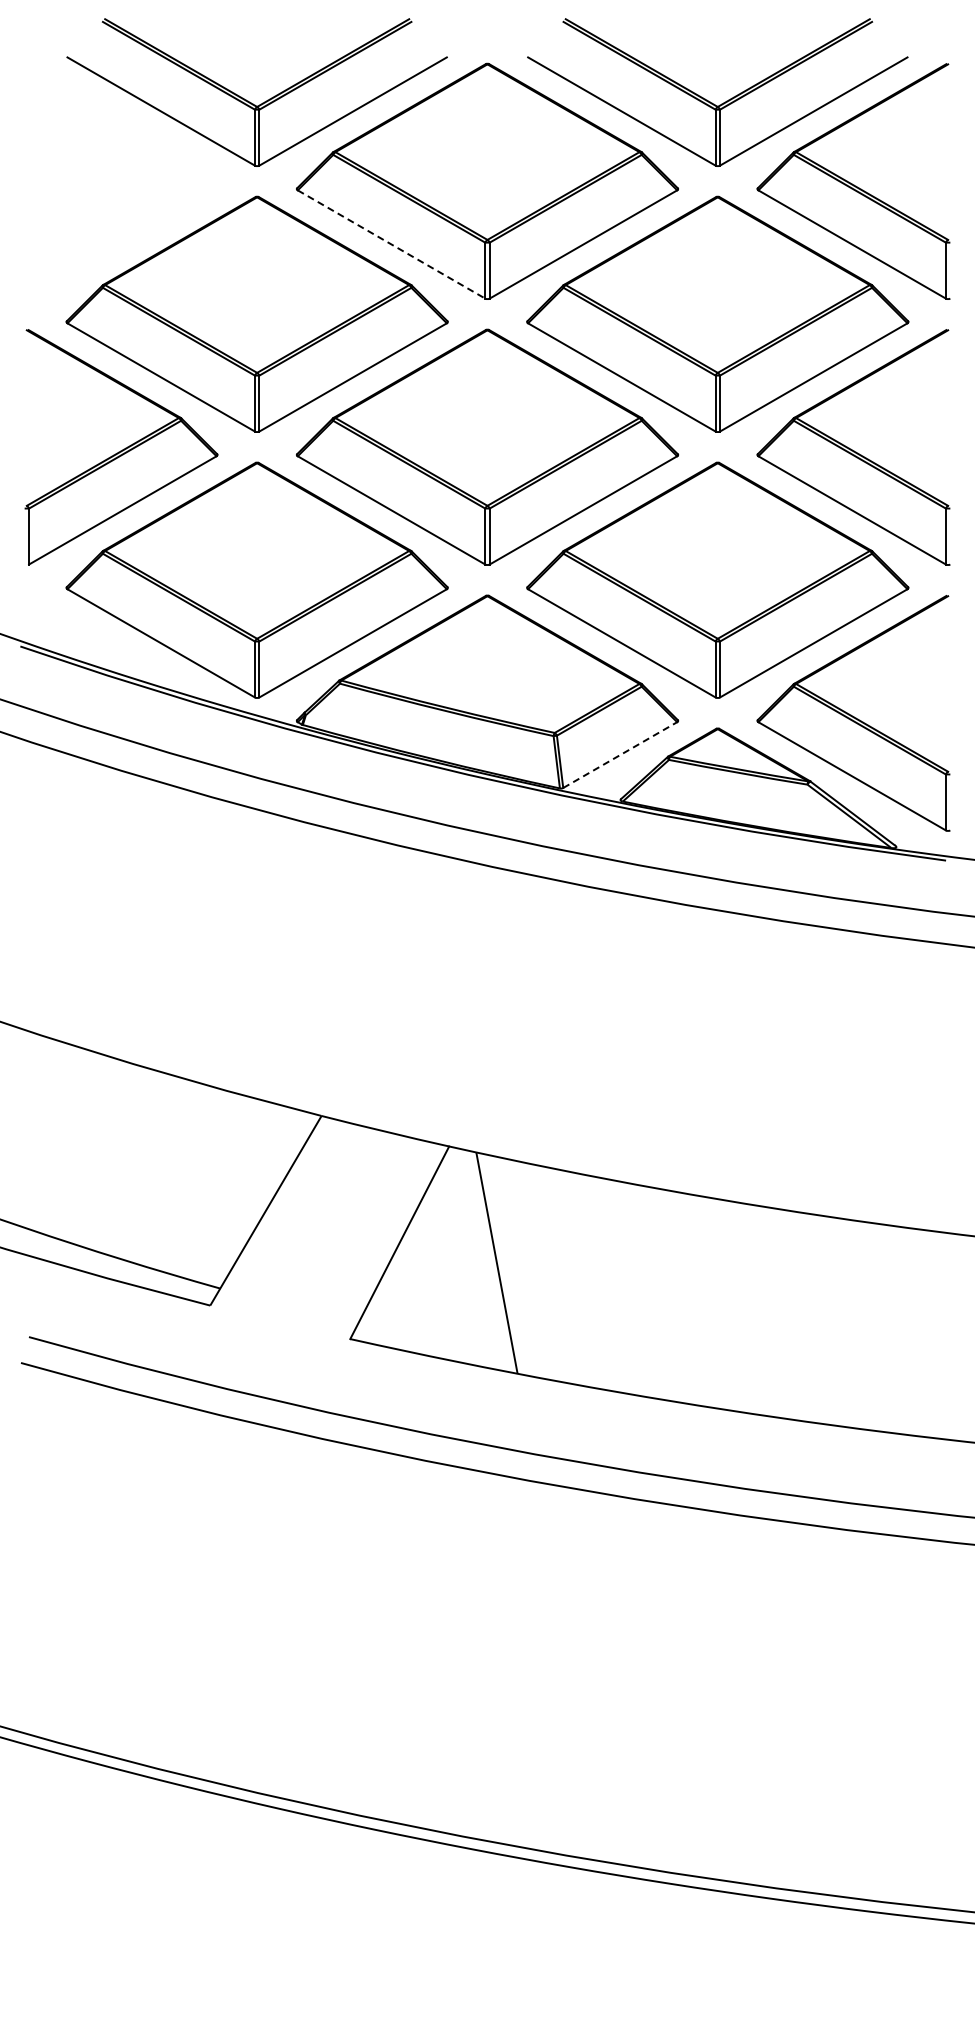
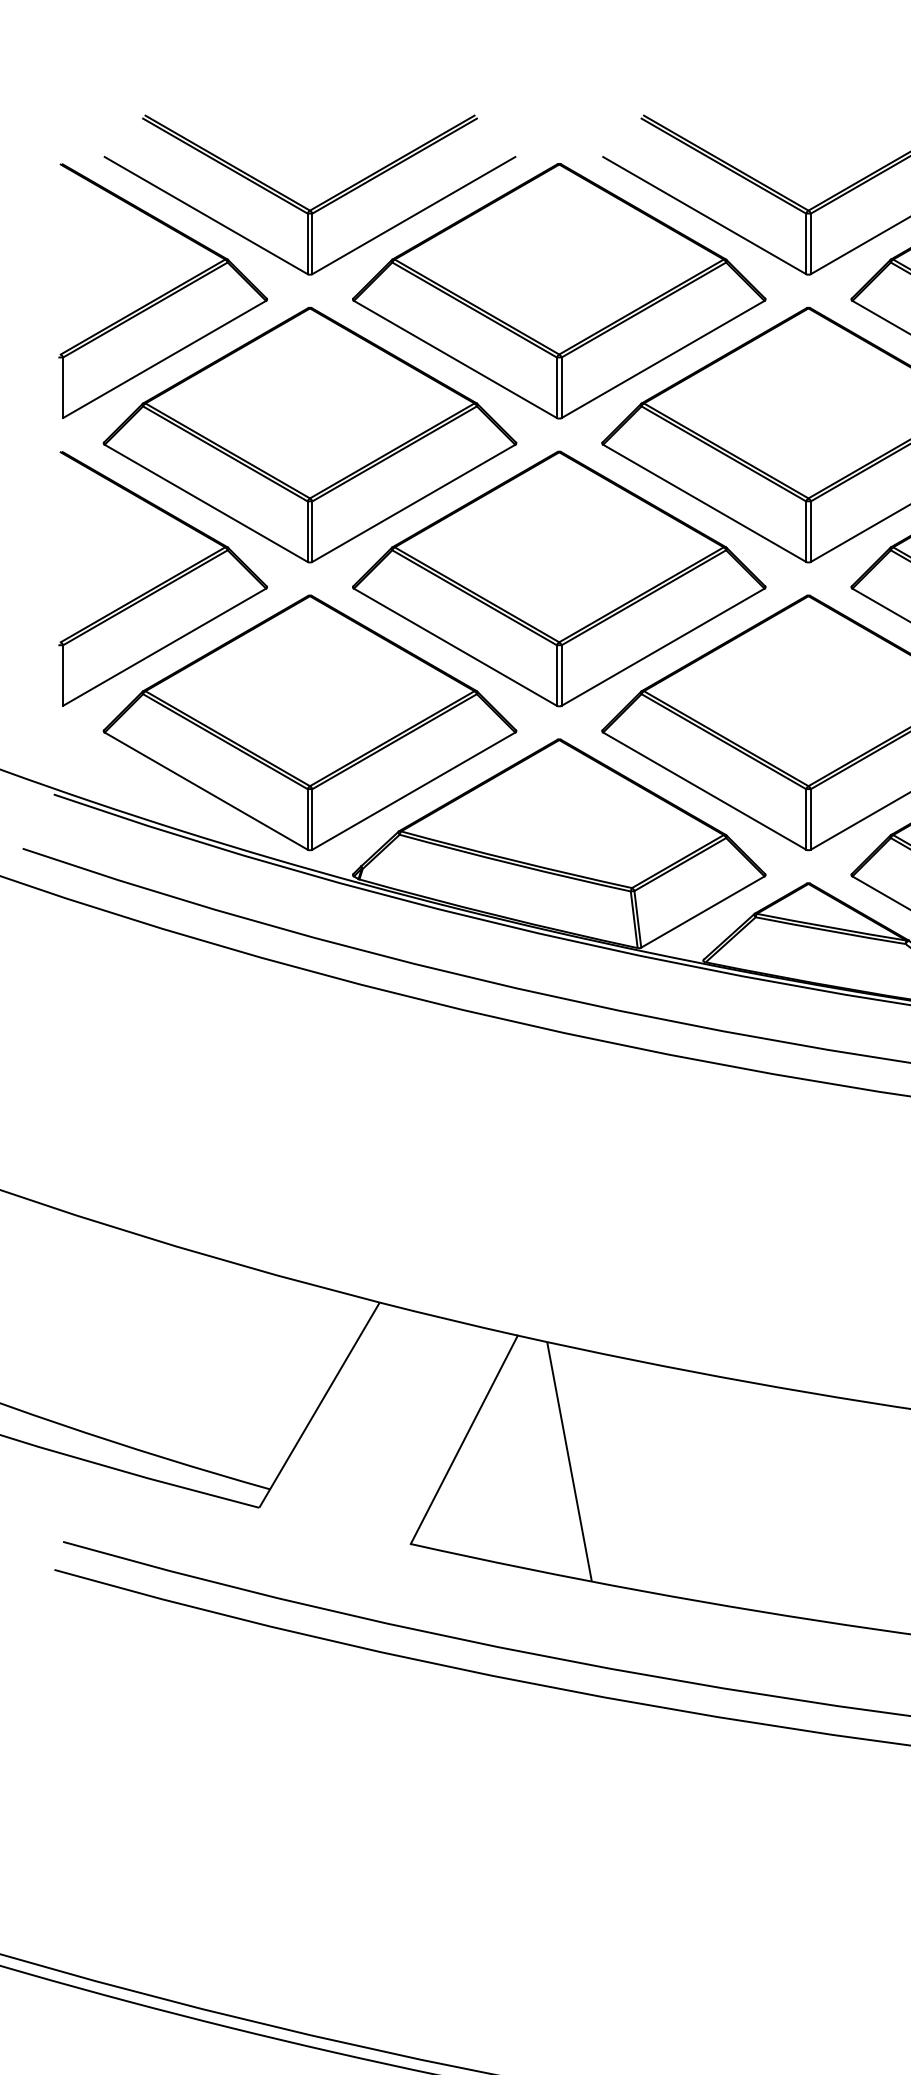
part: (121, 181) -> (163, 291), added
line: (391, 244) -> (455, 359), dashed -> solid
line: (620, 755) -> (703, 912), dashed -> solid

